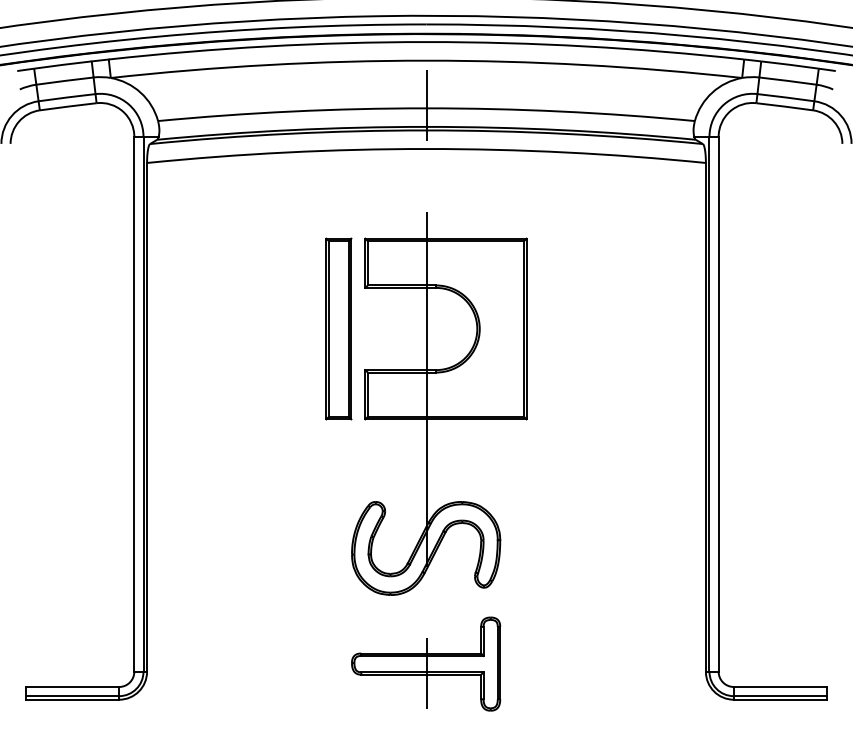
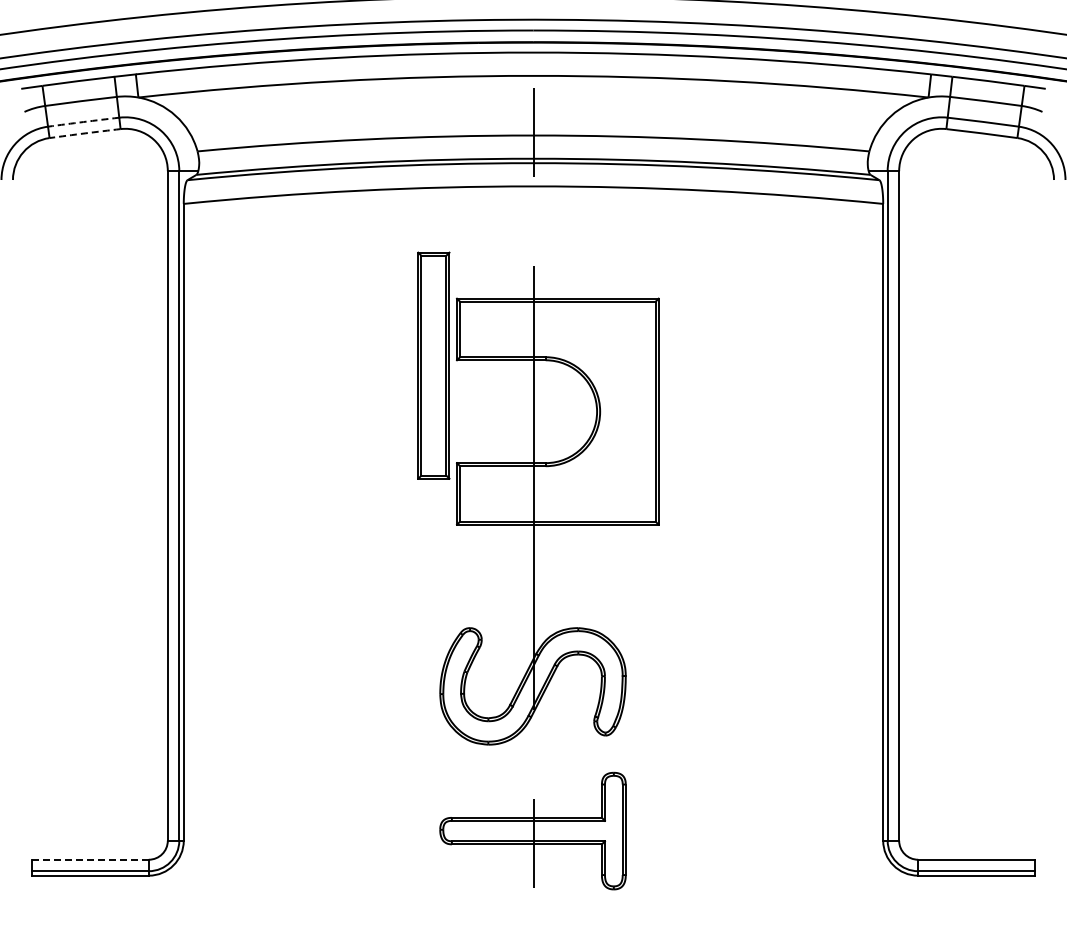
arc: (66, 97) -> (83, 122), solid -> dashed
arc: (68, 106) -> (85, 133), solid -> dashed
part: (338, 328) -> (433, 365), moved
line: (72, 686) -> (90, 859), solid -> dashed

